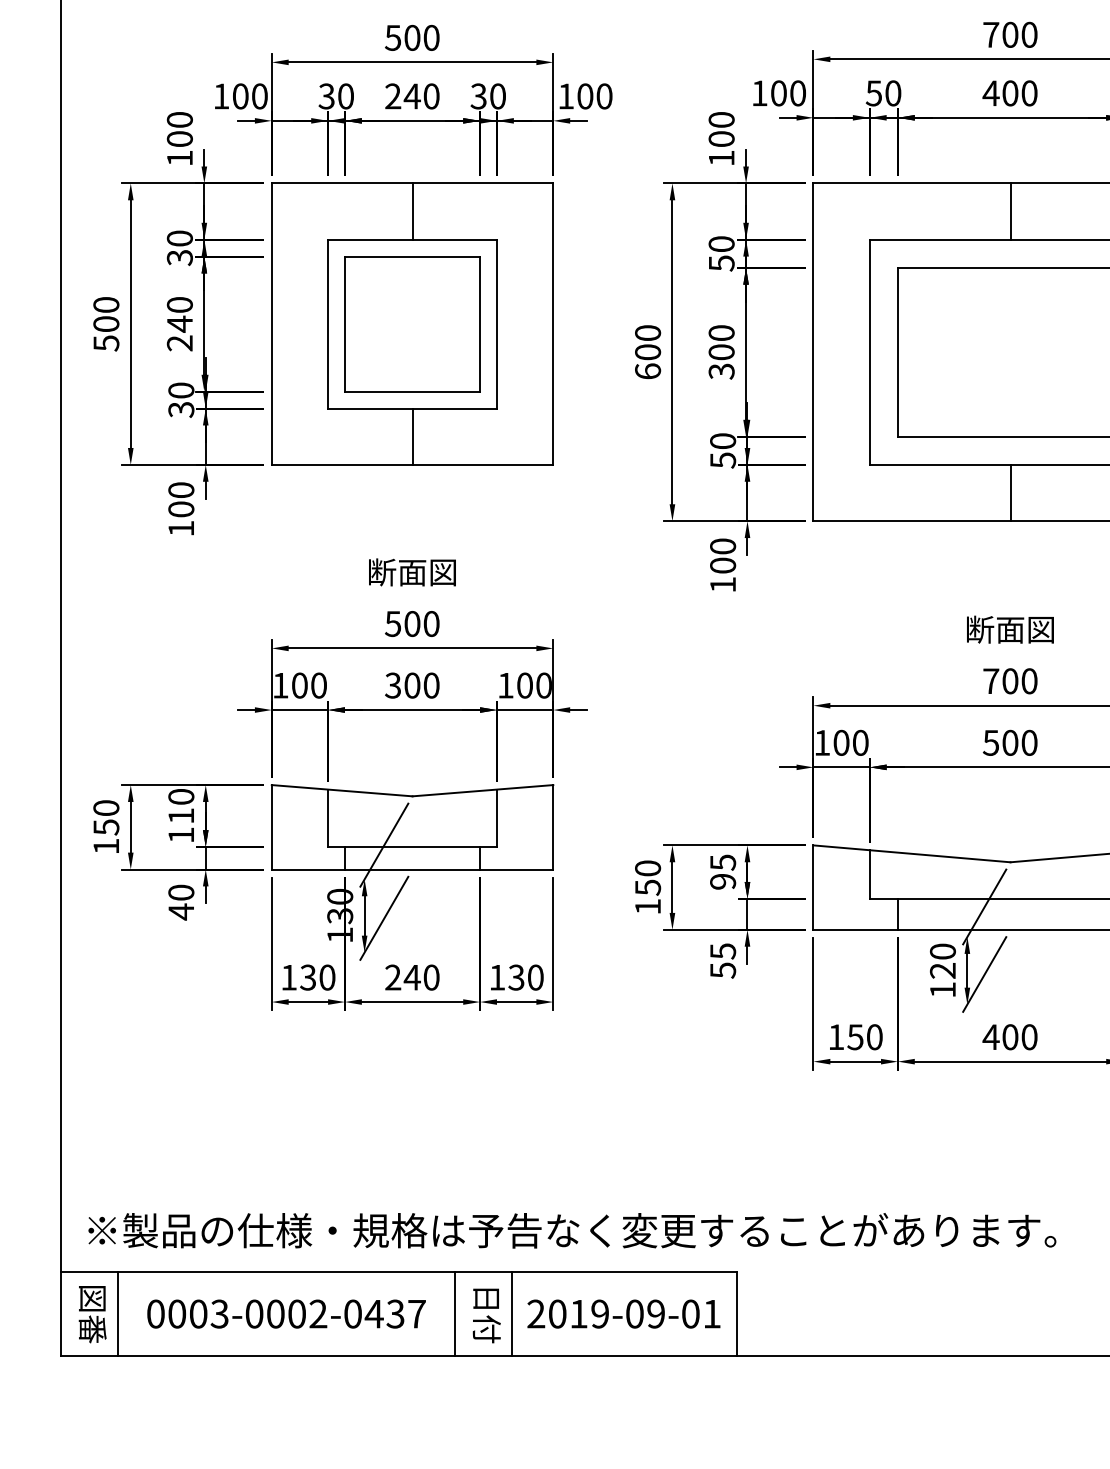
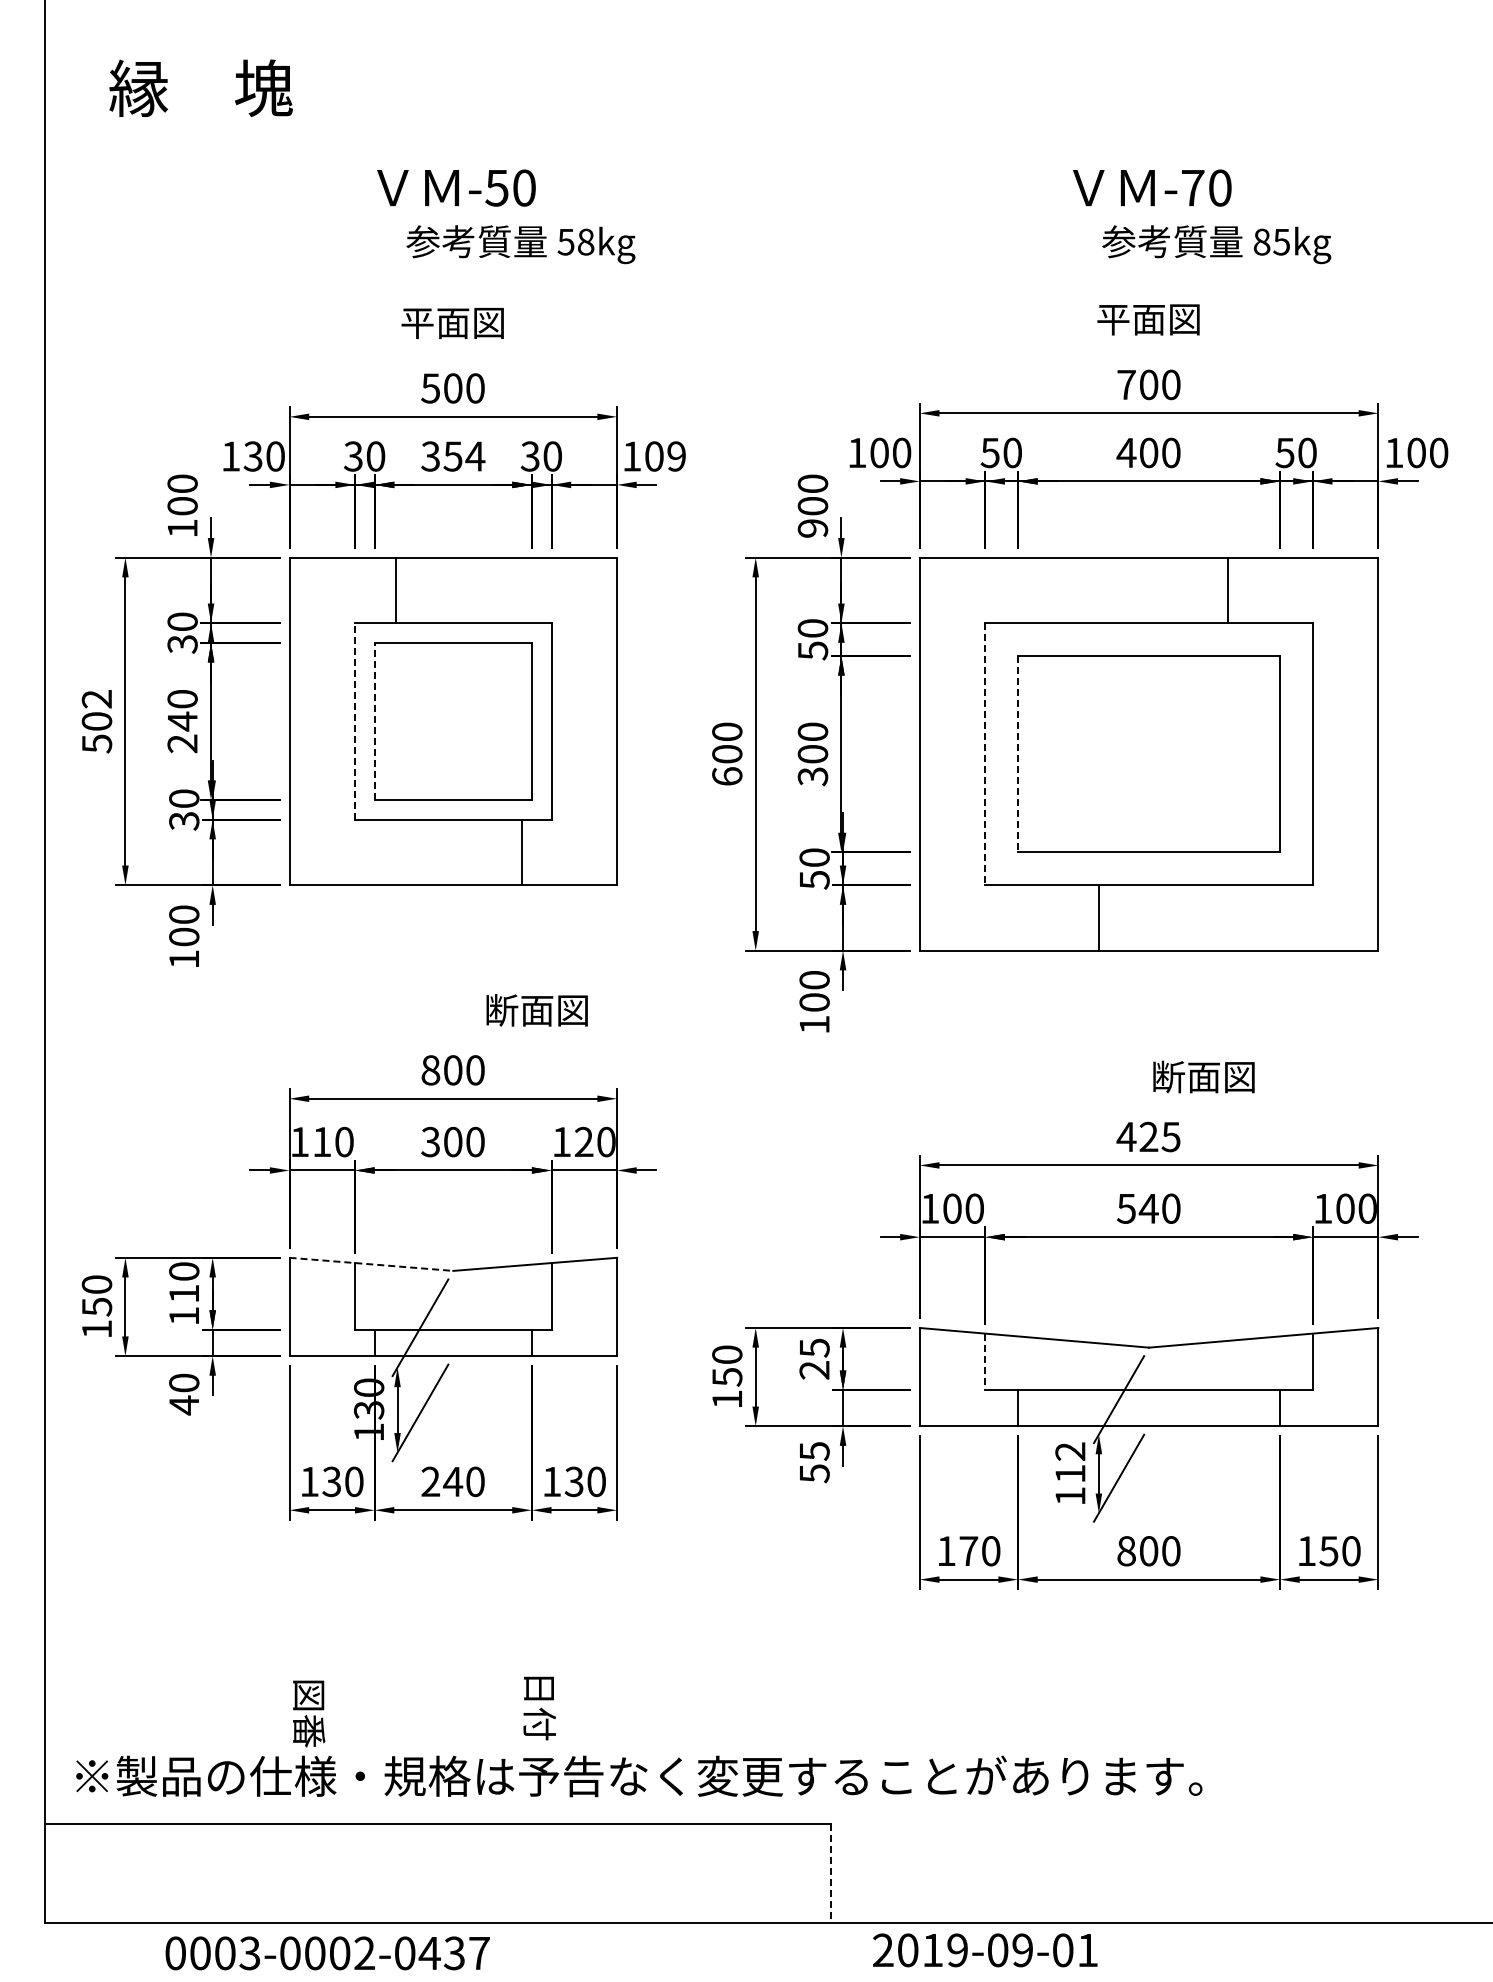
text: (239, 96) -> (252, 456), 100 -> 130
text: (412, 96) -> (453, 456), 240 -> 354
text: (604, 96) -> (676, 456), 100 -> 109
text: (721, 158) -> (812, 528), 100 -> 900
line: (412, 211) -> (396, 590), moved
line: (1010, 211) -> (1228, 590), moved
text: (105, 305) -> (96, 699), 500 -> 502
line: (328, 323) -> (355, 720), solid -> dashed
line: (344, 324) -> (374, 721), solid -> dashed
line: (869, 352) -> (985, 754), solid -> dashed
line: (898, 352) -> (1018, 754), solid -> dashed
line: (412, 436) -> (522, 852), moved
line: (1010, 492) -> (1099, 917), moved
text: (411, 572) -> (536, 1010), moved
text: (392, 624) -> (430, 1070), 500 -> 800
text: (1010, 629) -> (1203, 1076), moved
text: (1010, 680) -> (1148, 1136), 700 -> 425
text: (300, 685) -> (322, 1141), 100 -> 110
text: (525, 685) -> (584, 1141), 100 -> 120
text: (1010, 742) -> (1148, 1208), 500 -> 540
line: (342, 790) -> (371, 1264), solid -> dashed
line: (869, 875) -> (985, 1362), solid -> dashed
text: (722, 881) -> (814, 1370), 95 -> 25
text: (942, 960) -> (1070, 1462), 120 -> 112
text: (855, 1037) -> (968, 1551), 150 -> 170
text: (991, 1037) -> (1126, 1551), 400 -> 800
text: (93, 1314) -> (309, 1713), moved
line: (117, 1314) -> (110, 1873), removed
text: (286, 1314) -> (327, 1953), moved
line: (455, 1314) -> (503, 1873), removed
line: (511, 1314) -> (568, 1873), removed
text: (624, 1314) -> (985, 1950), moved
line: (736, 1314) -> (830, 1873), solid -> dashed
text: (486, 1315) -> (539, 1708), moved

